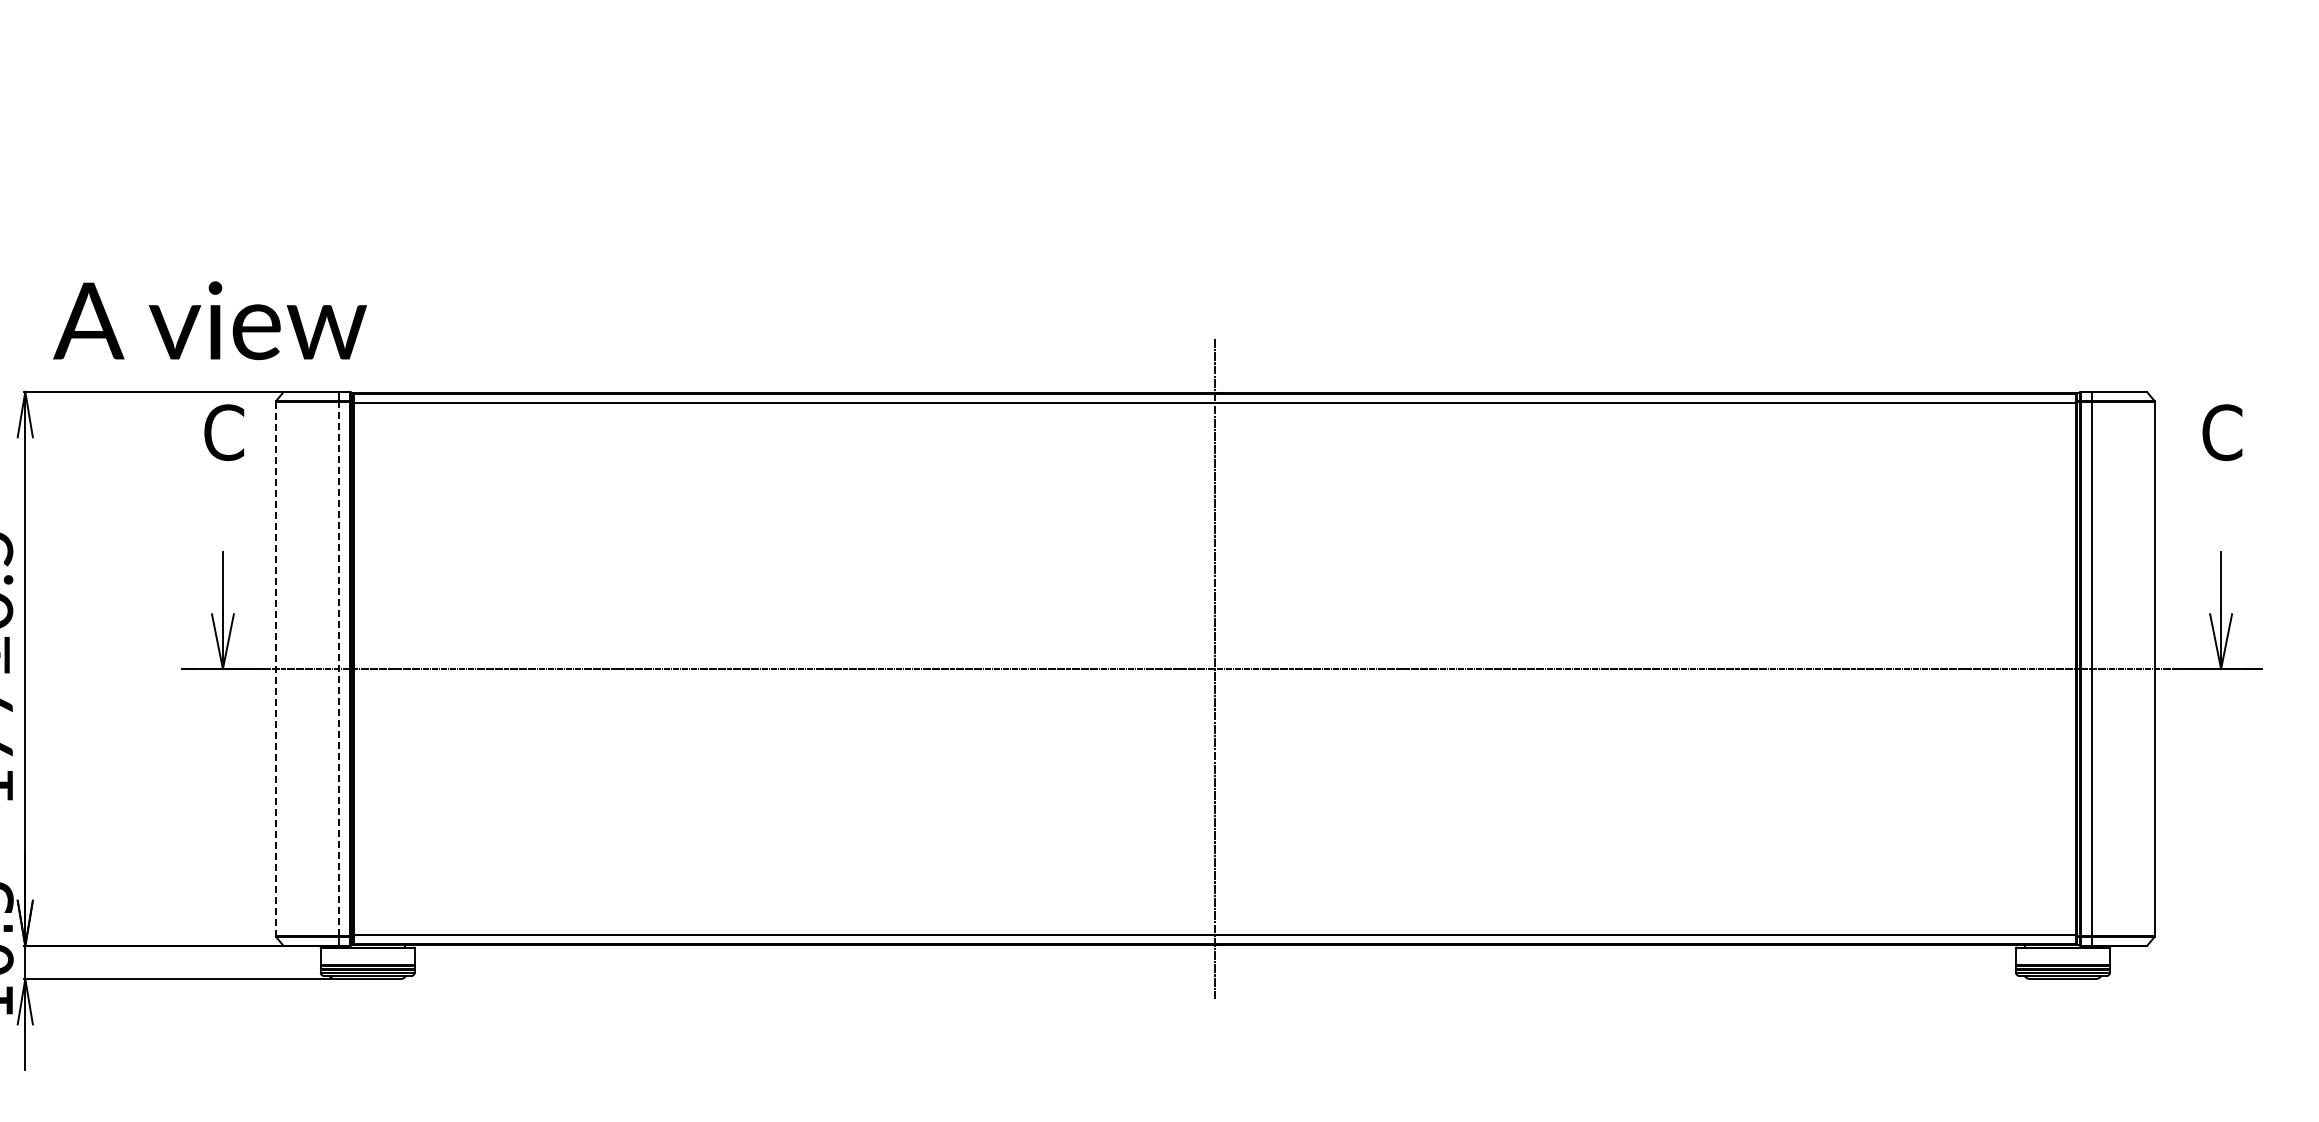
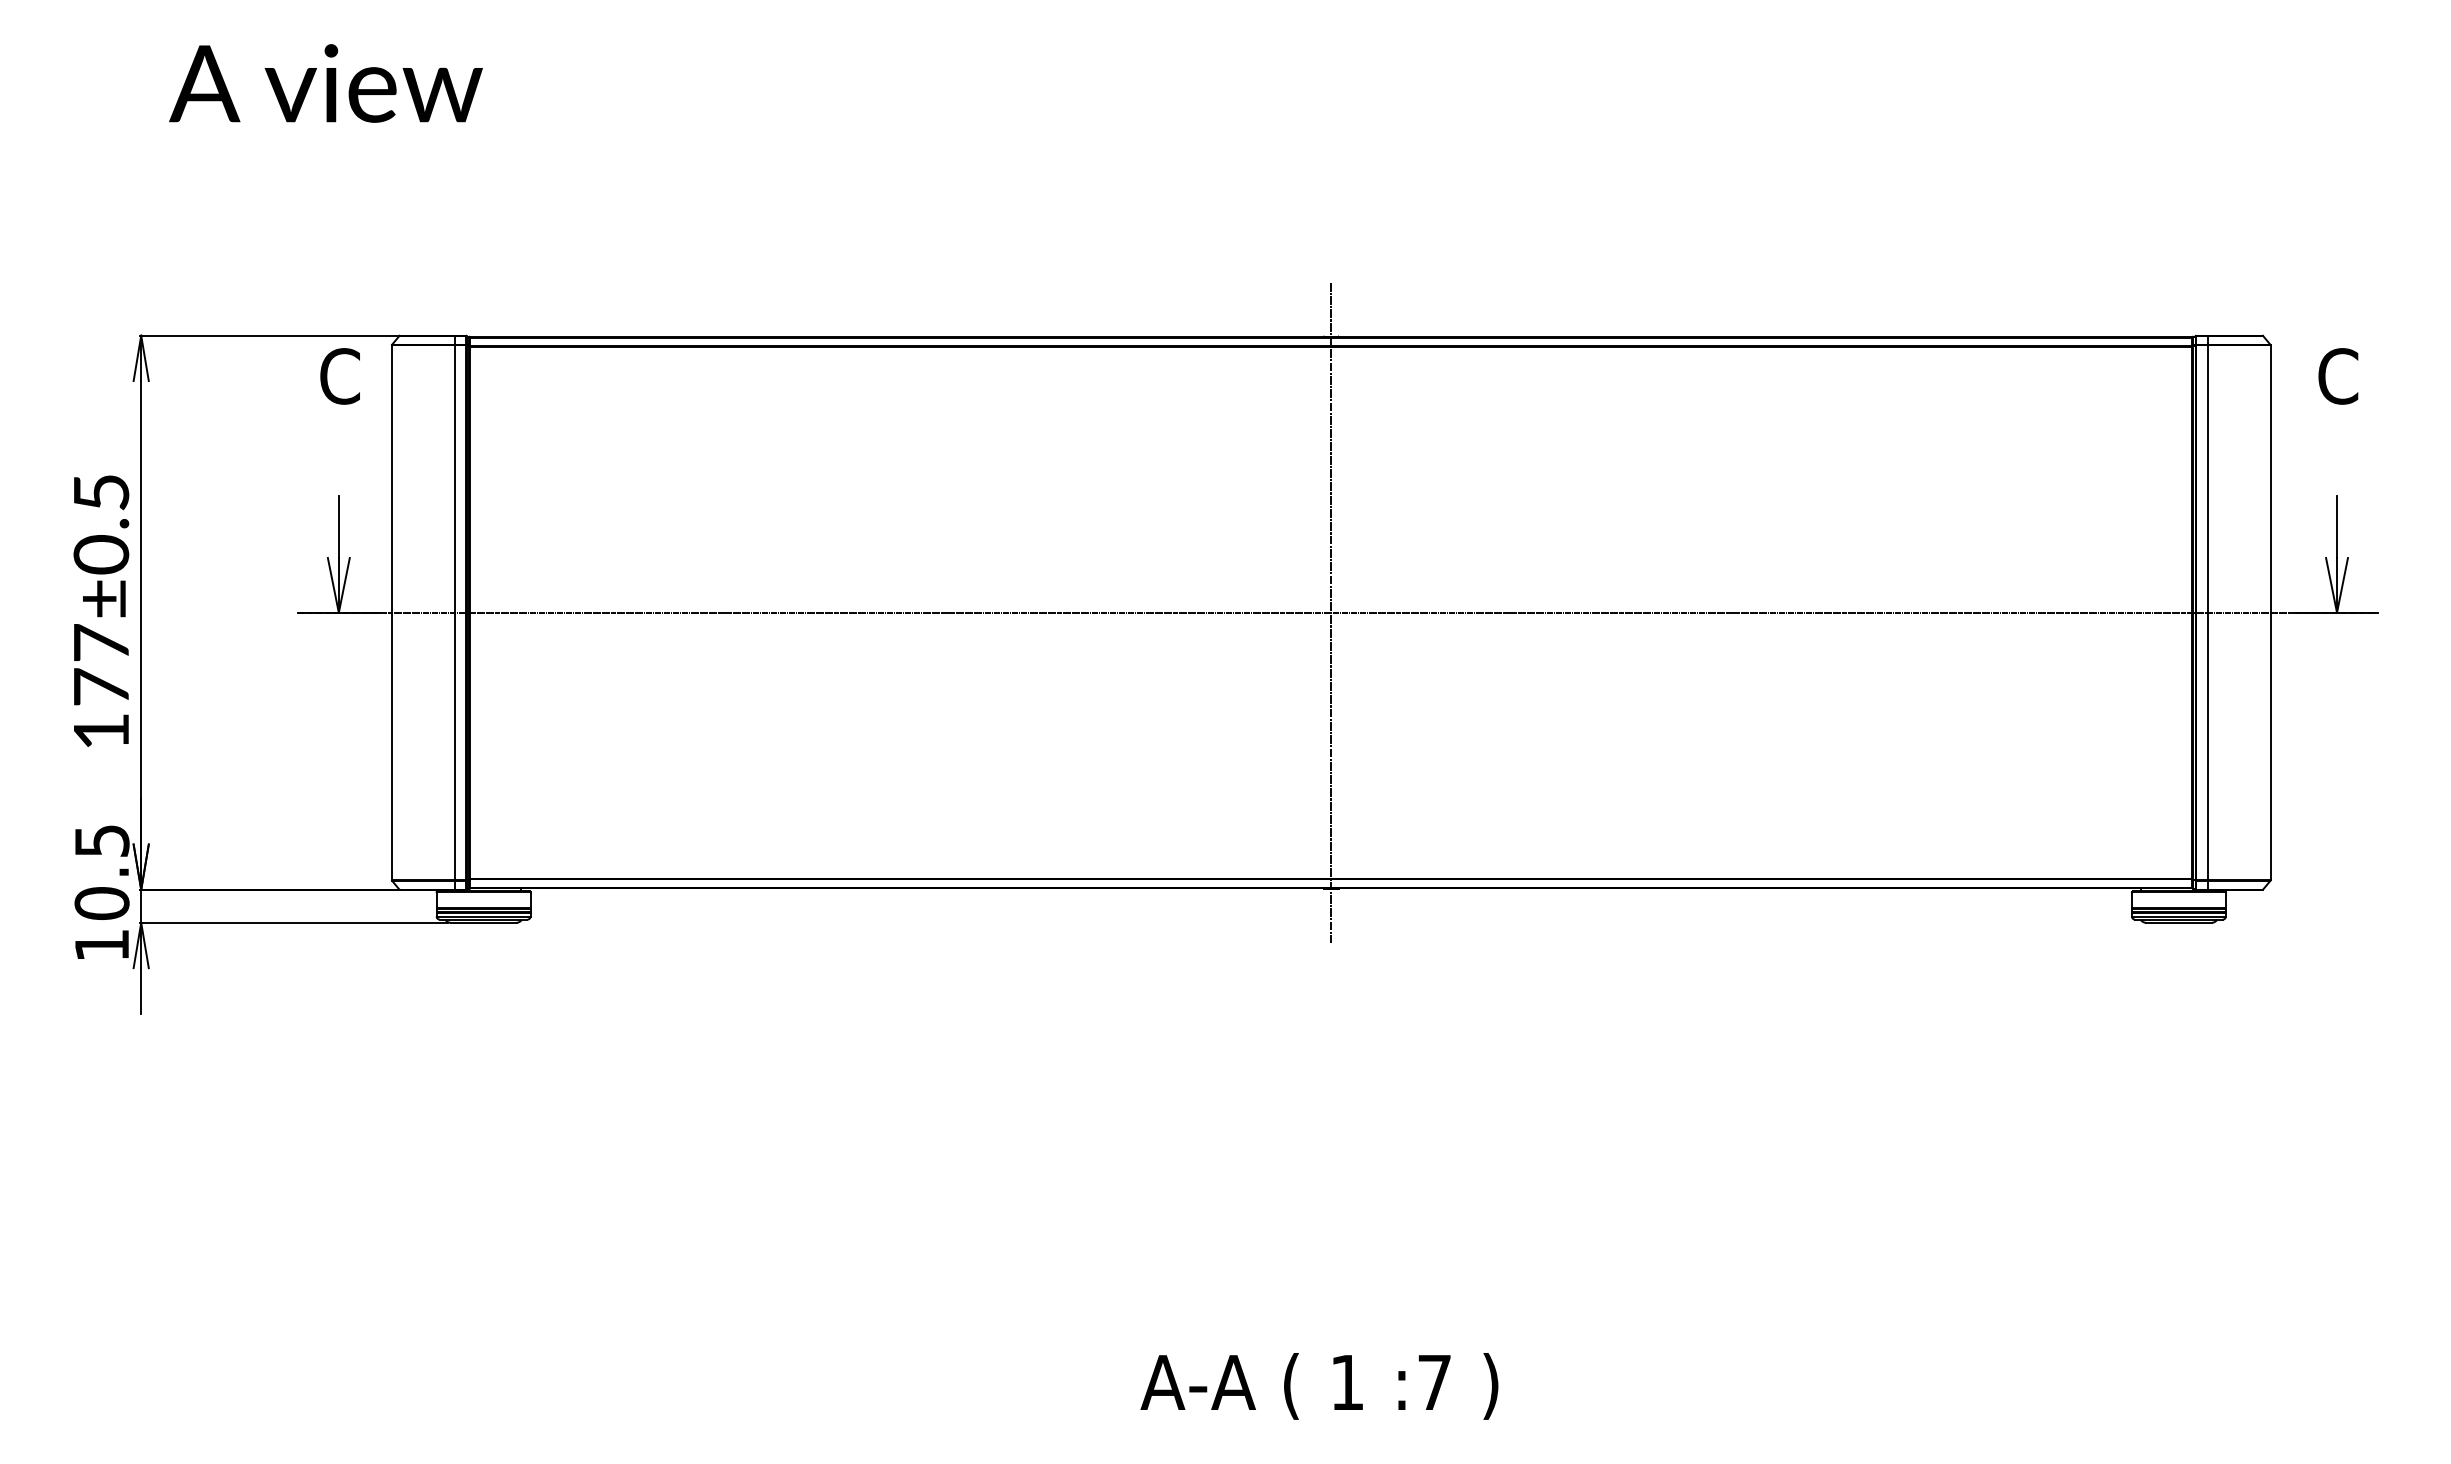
text: (209, 320) -> (325, 83), moved
line: (338, 668) -> (454, 612), dashed -> solid
line: (275, 669) -> (391, 613), dashed -> solid

